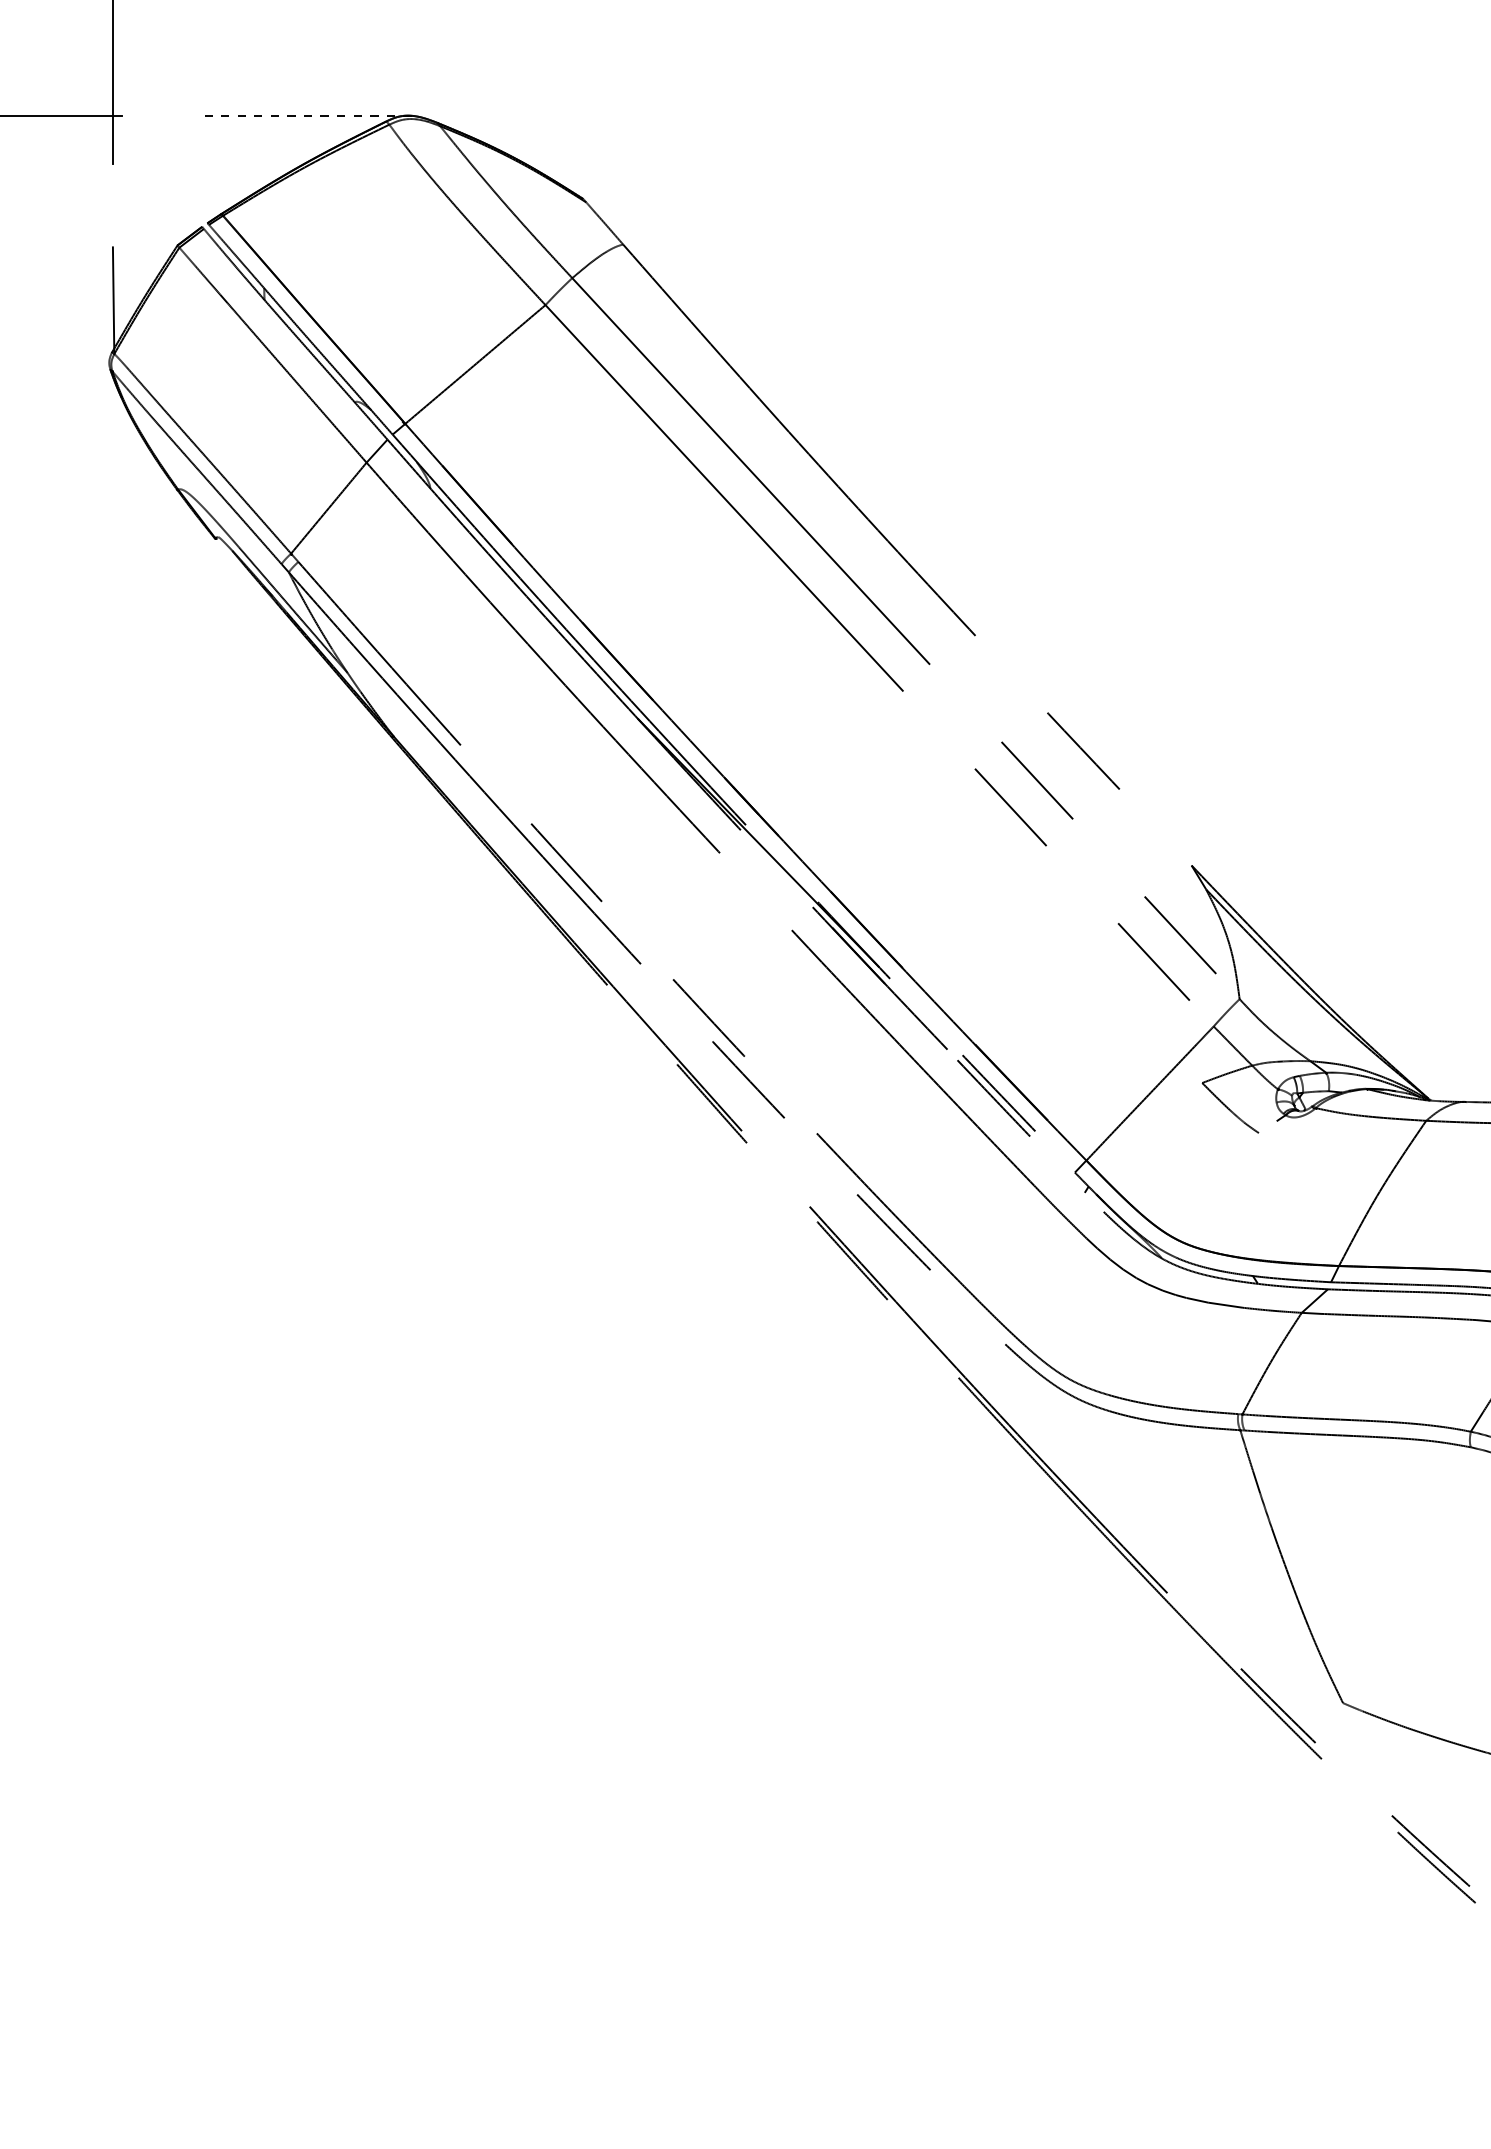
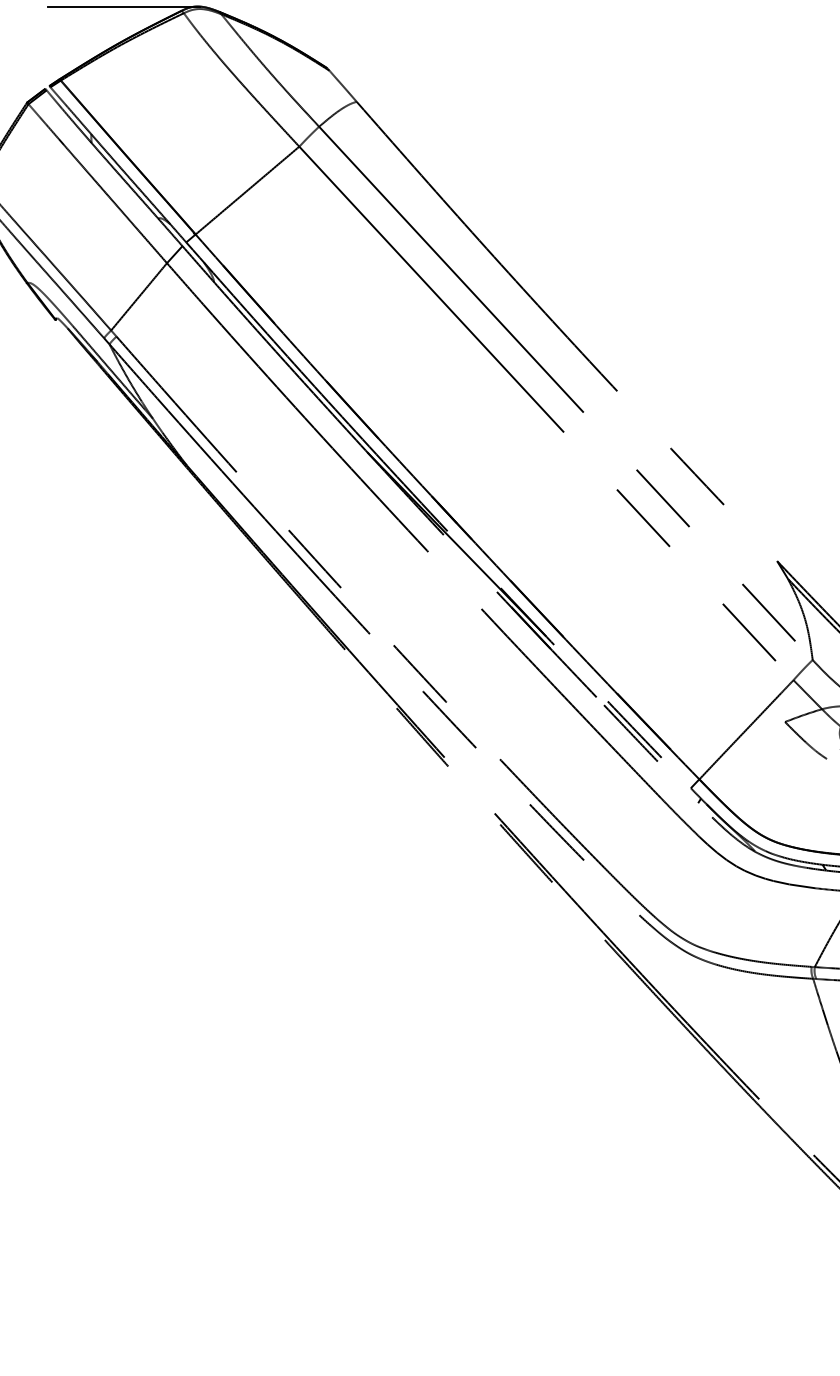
line: (308, 115) -> (124, 6), dashed -> solid

